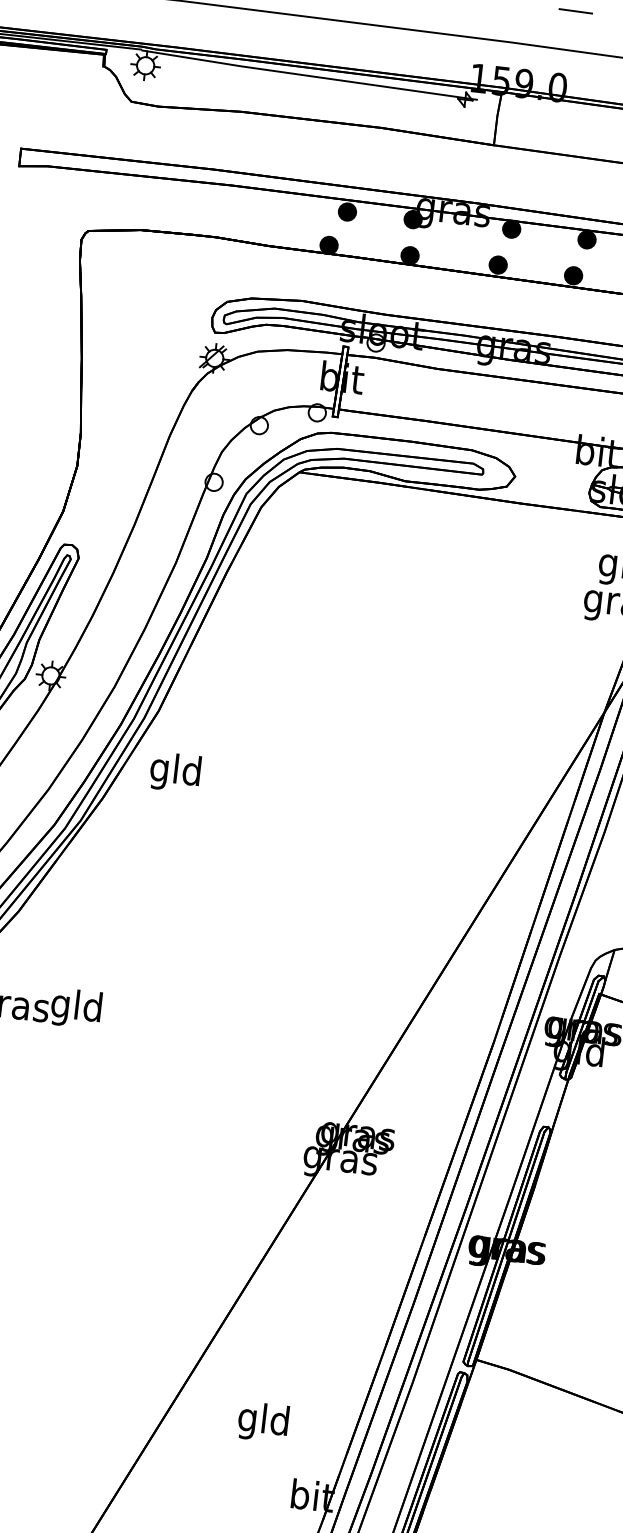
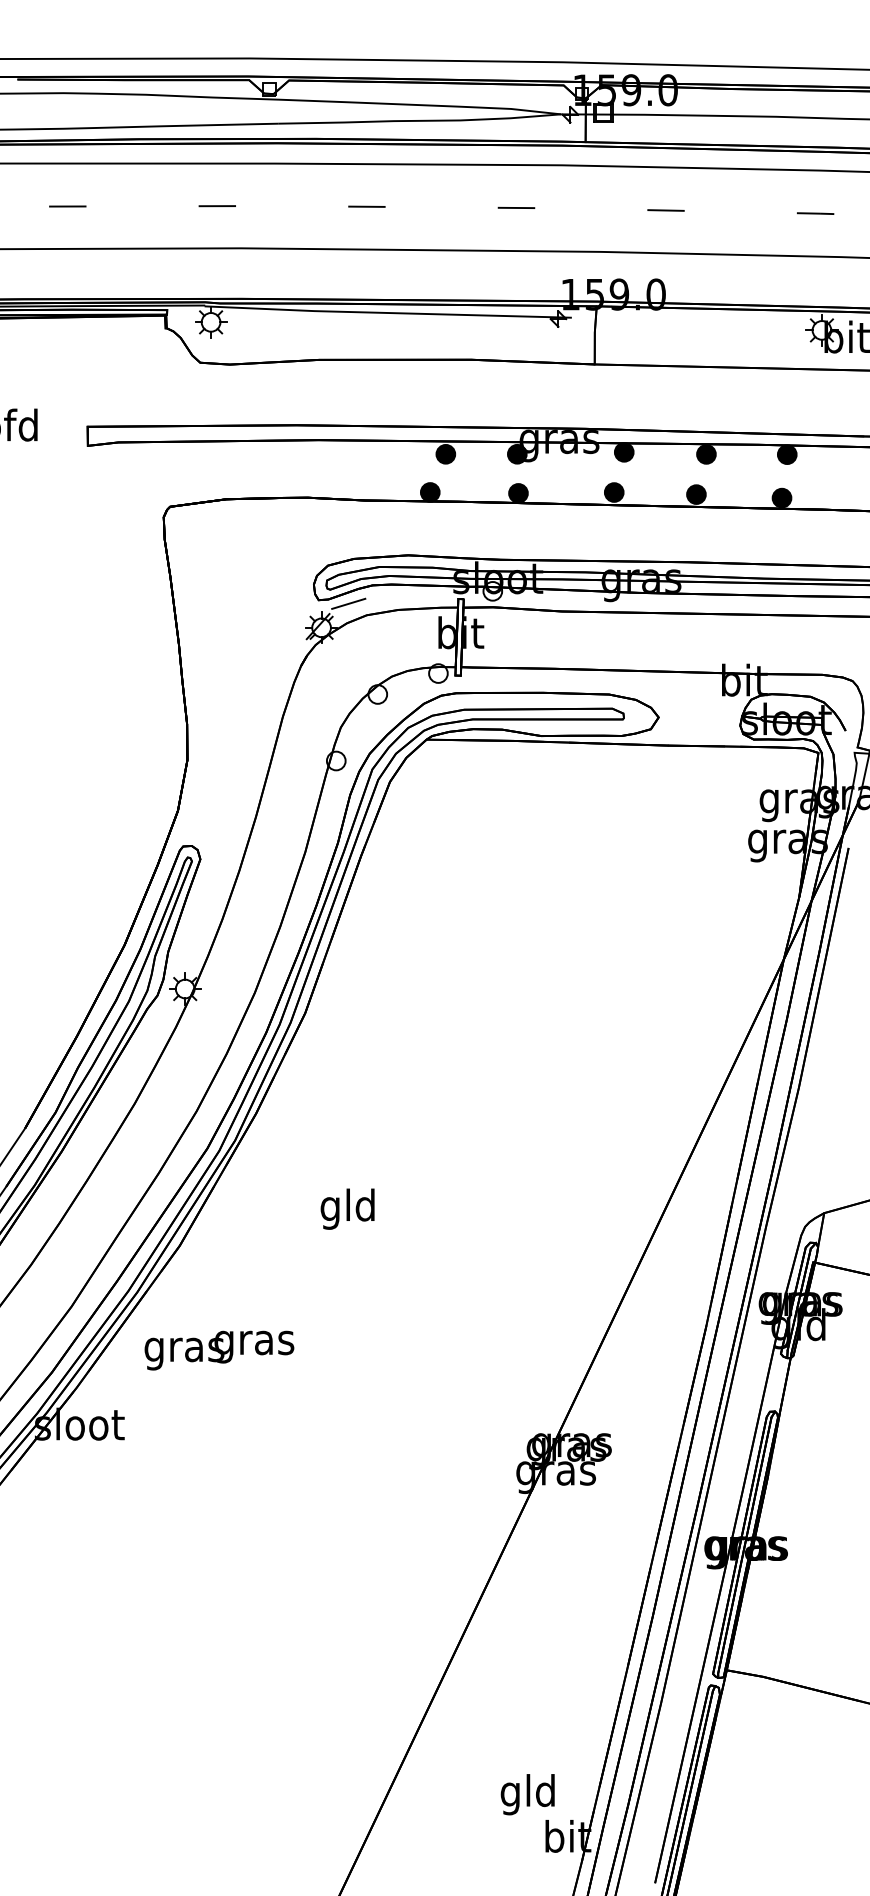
line: (242, 338) -> (348, 603), added
text: (175, 771) -> (347, 1208), moved
text: (77, 1008) -> (254, 1342), gld -> gras
text: (263, 1422) -> (527, 1794), moved

